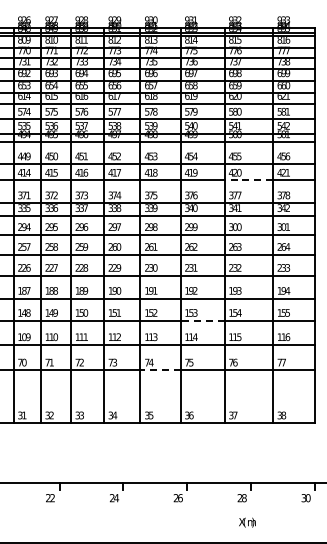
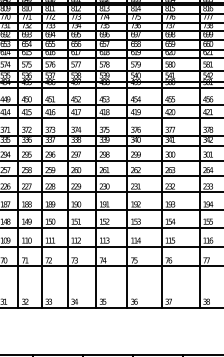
line: (248, 180) -> (180, 118), dashed -> solid
line: (202, 320) -> (144, 227), dashed -> solid
line: (160, 370) -> (111, 266), dashed -> solid

